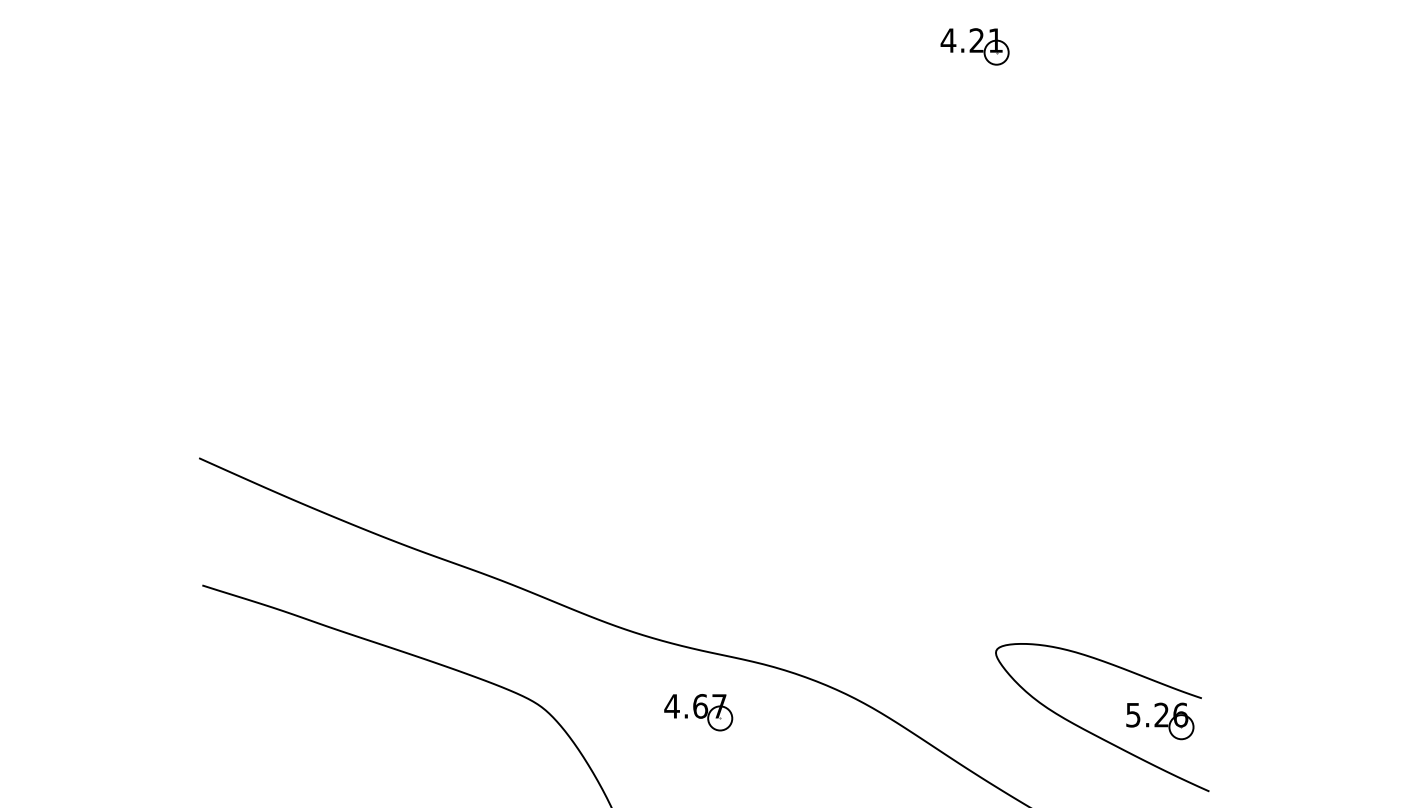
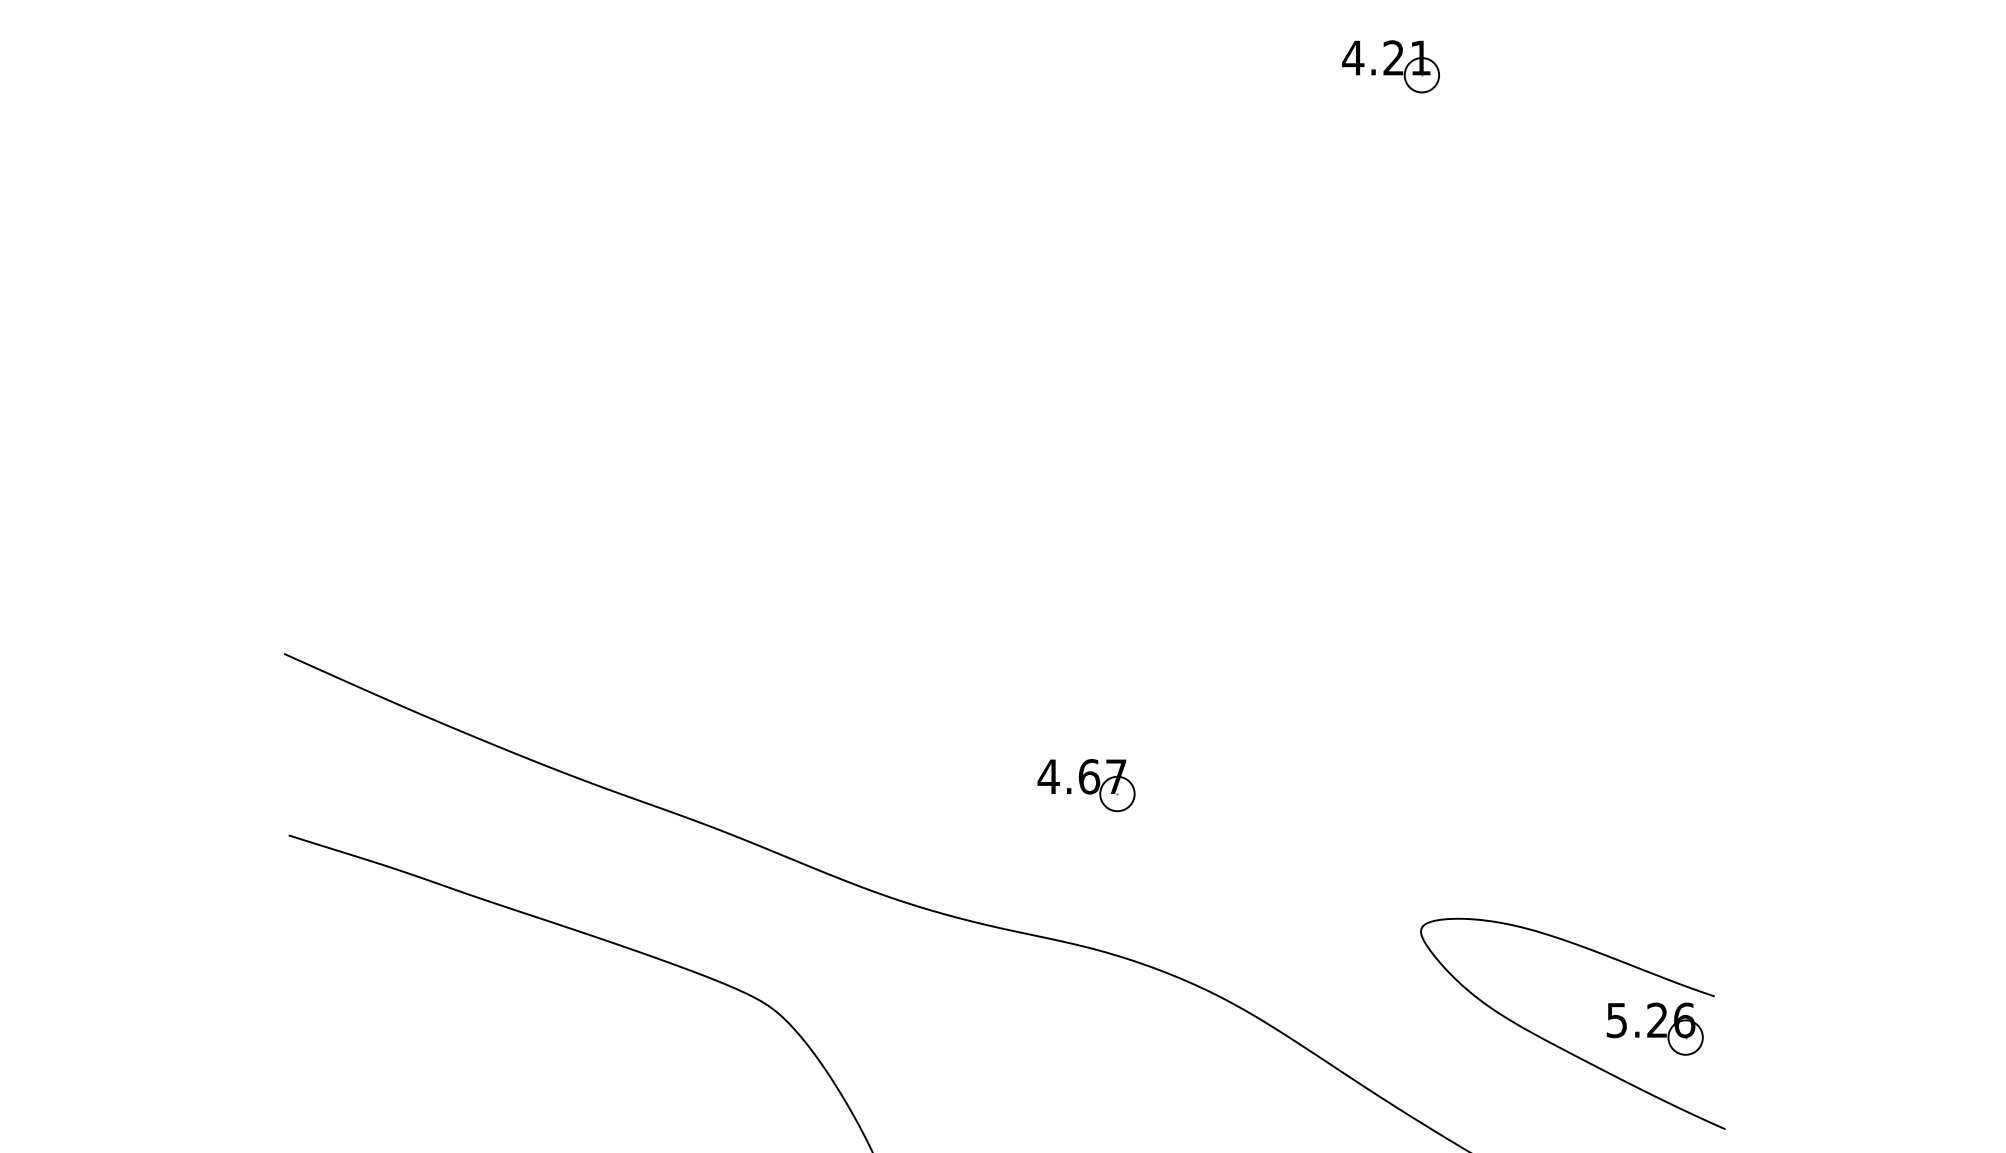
part: (698, 712) -> (1086, 785), moved

